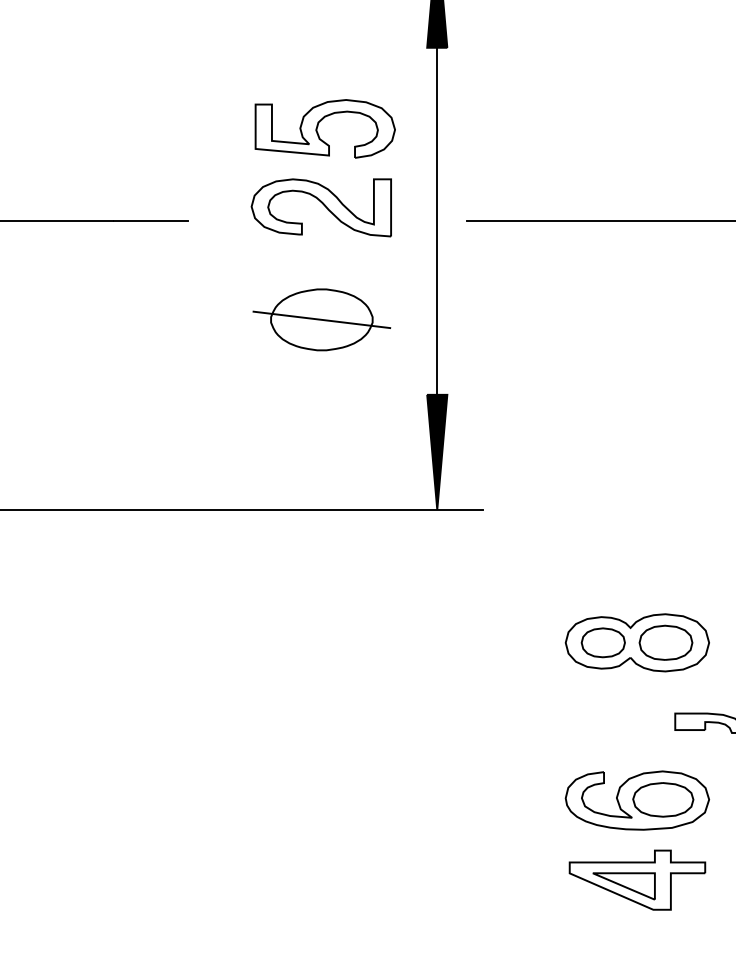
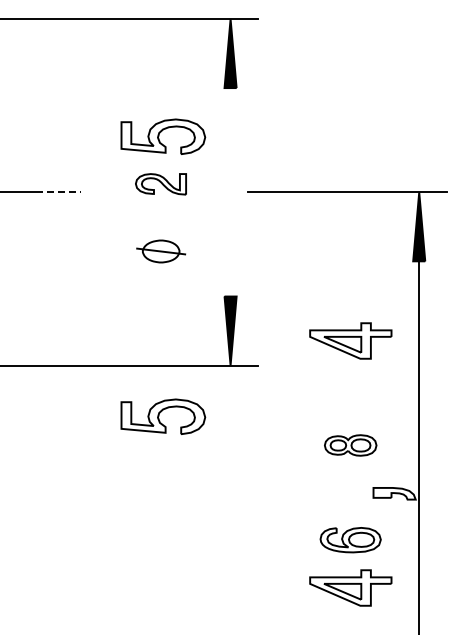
part: (320, 208) -> (160, 184), size x0.6
line: (152, 221) -> (59, 192), solid -> dashed
line: (437, 221) -> (230, 192), removed
part: (320, 319) -> (160, 251), size x0.6
part: (636, 468) -> (350, 340), added
part: (325, 594) -> (163, 416), added
part: (636, 642) -> (350, 445), size x0.6
part: (636, 799) -> (350, 539), size x0.7

